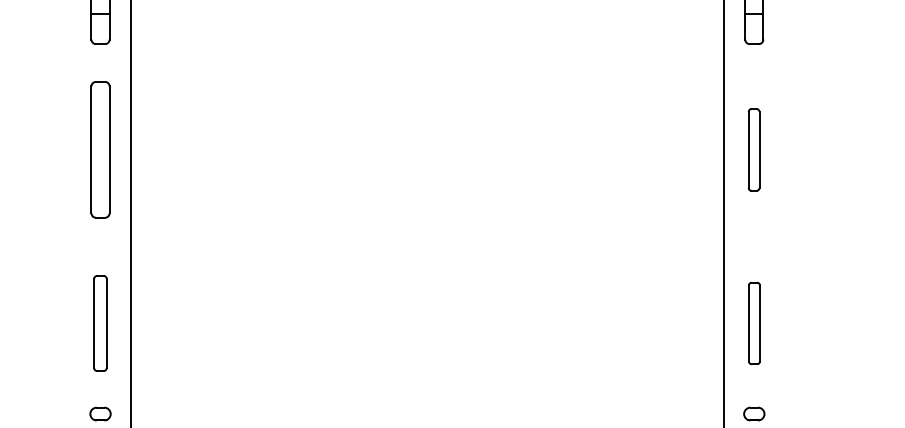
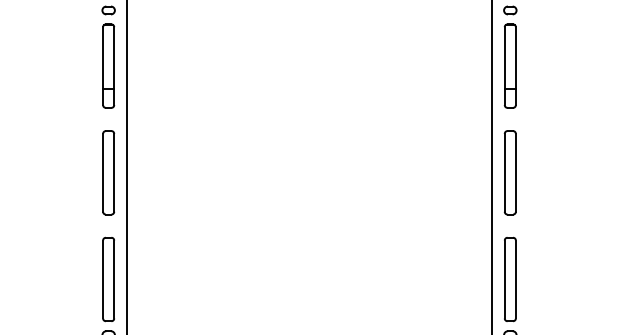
part: (752, 149) -> (509, 172), size x1.67
part: (100, 323) -> (108, 279), size x1.43
part: (754, 323) -> (510, 279), size x1.67

